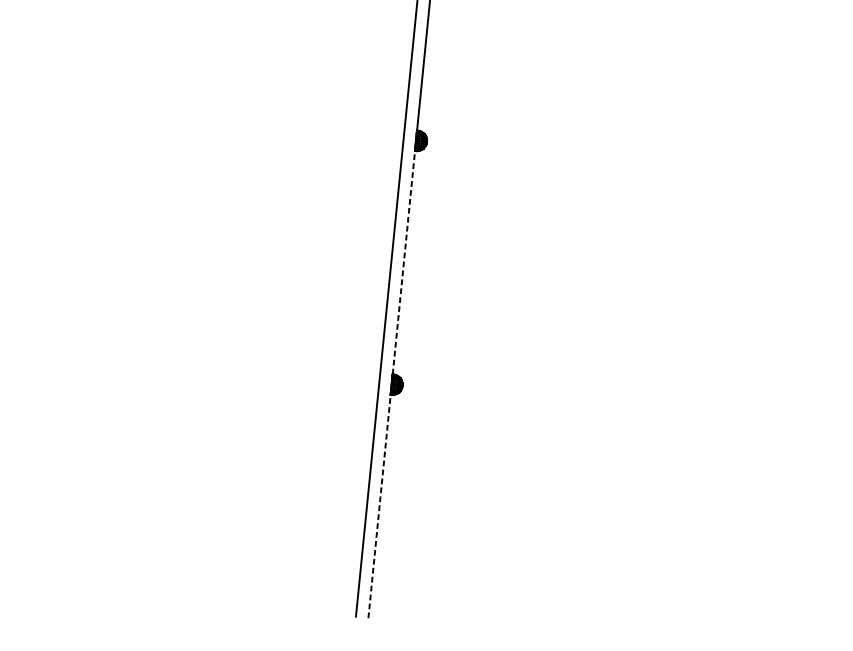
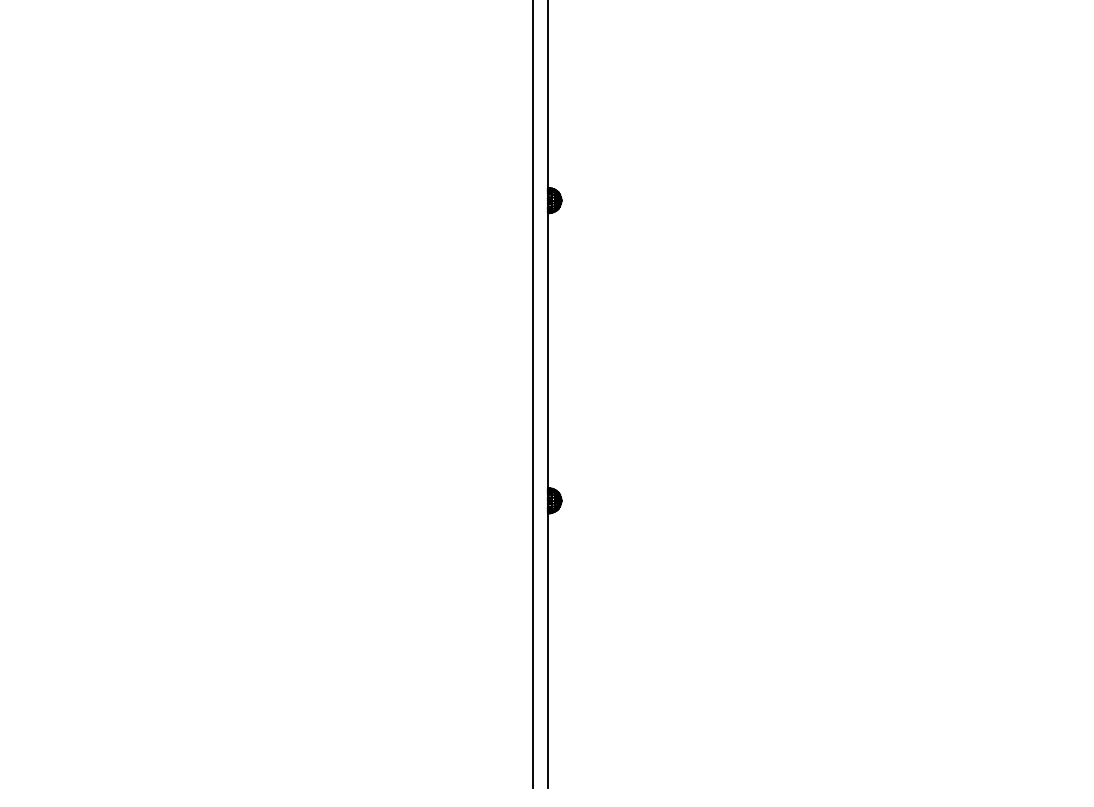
line: (403, 262) -> (547, 350), dashed -> solid
line: (379, 506) -> (547, 650), dashed -> solid

